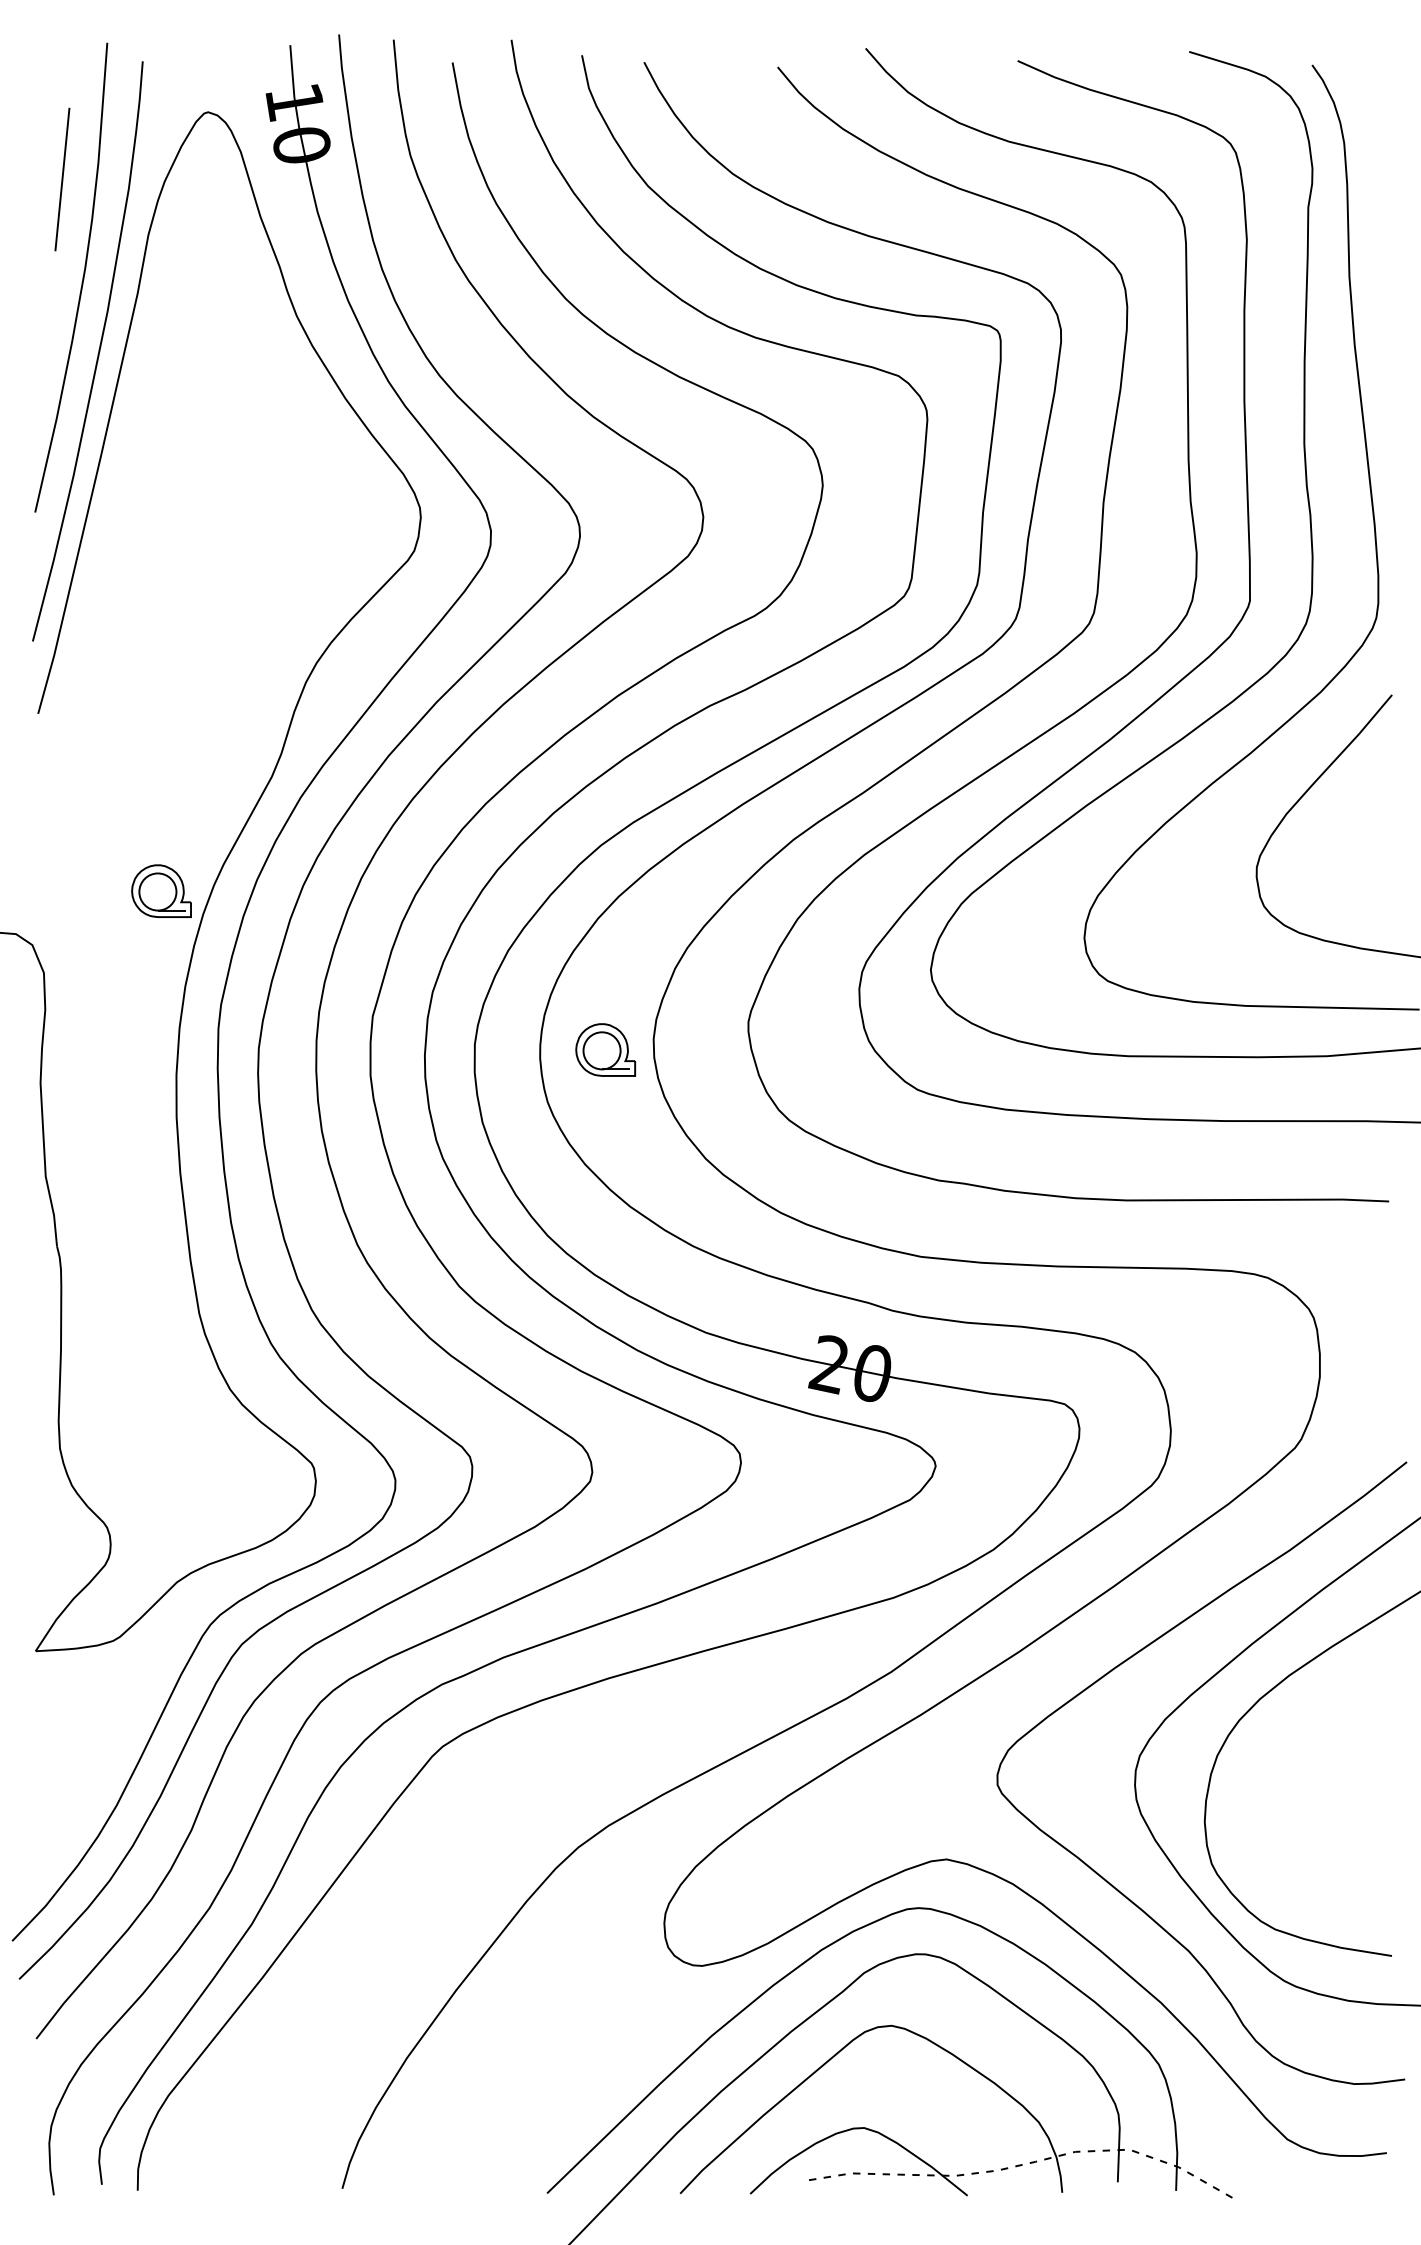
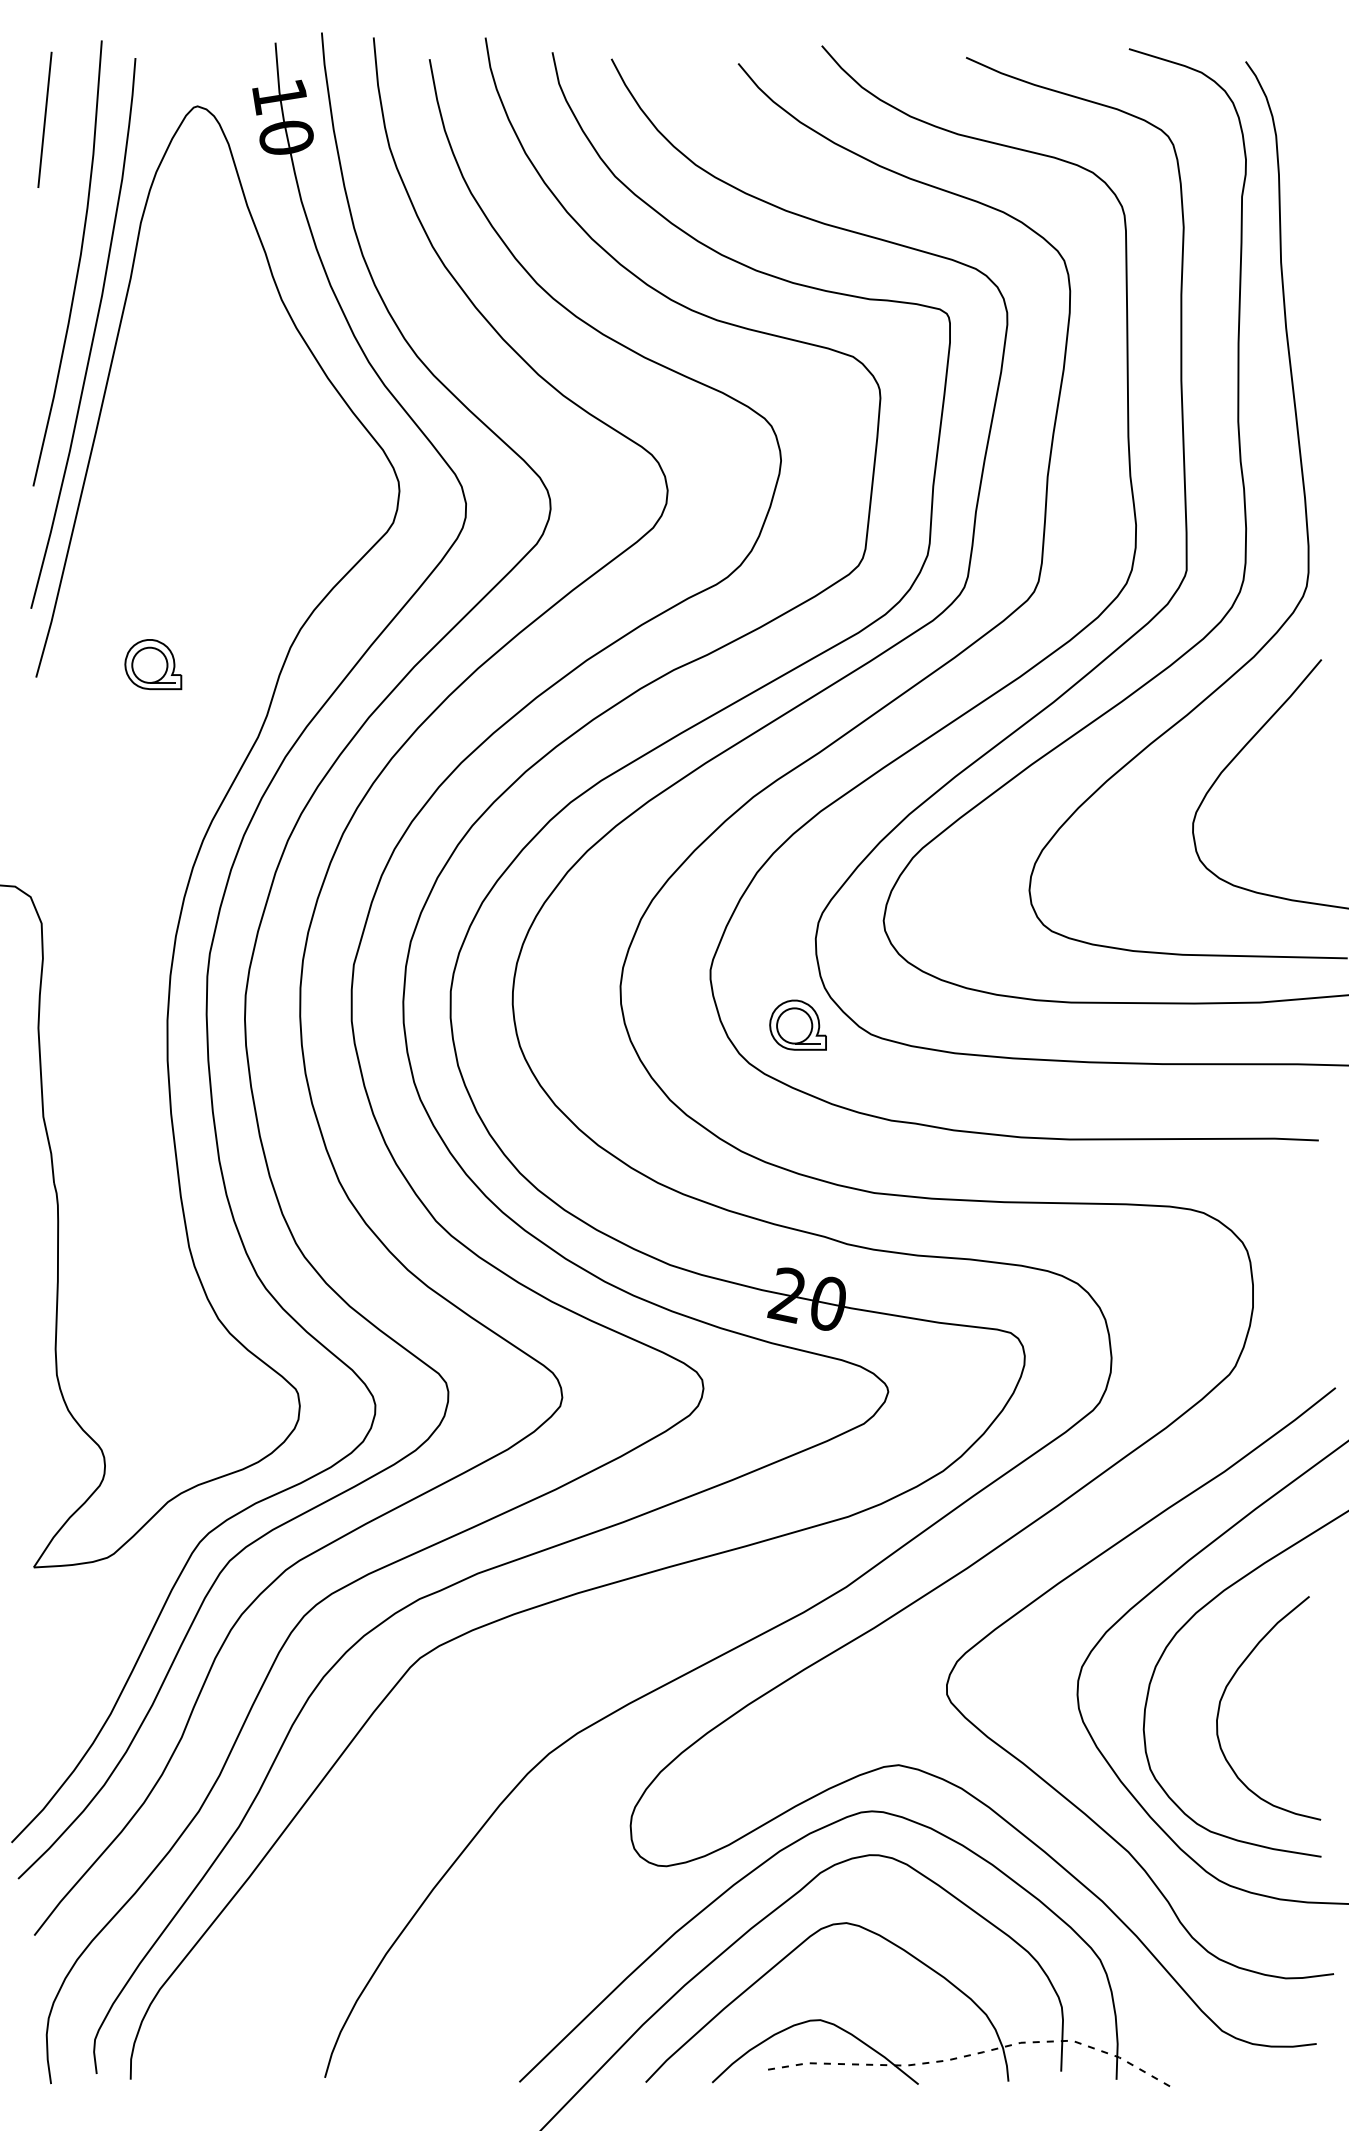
line: (62, 179) -> (45, 119), moved
part: (161, 890) -> (153, 663), moved
part: (605, 1049) -> (797, 1024), moved
curve: (1295, 1773) -> (1229, 1683), added

